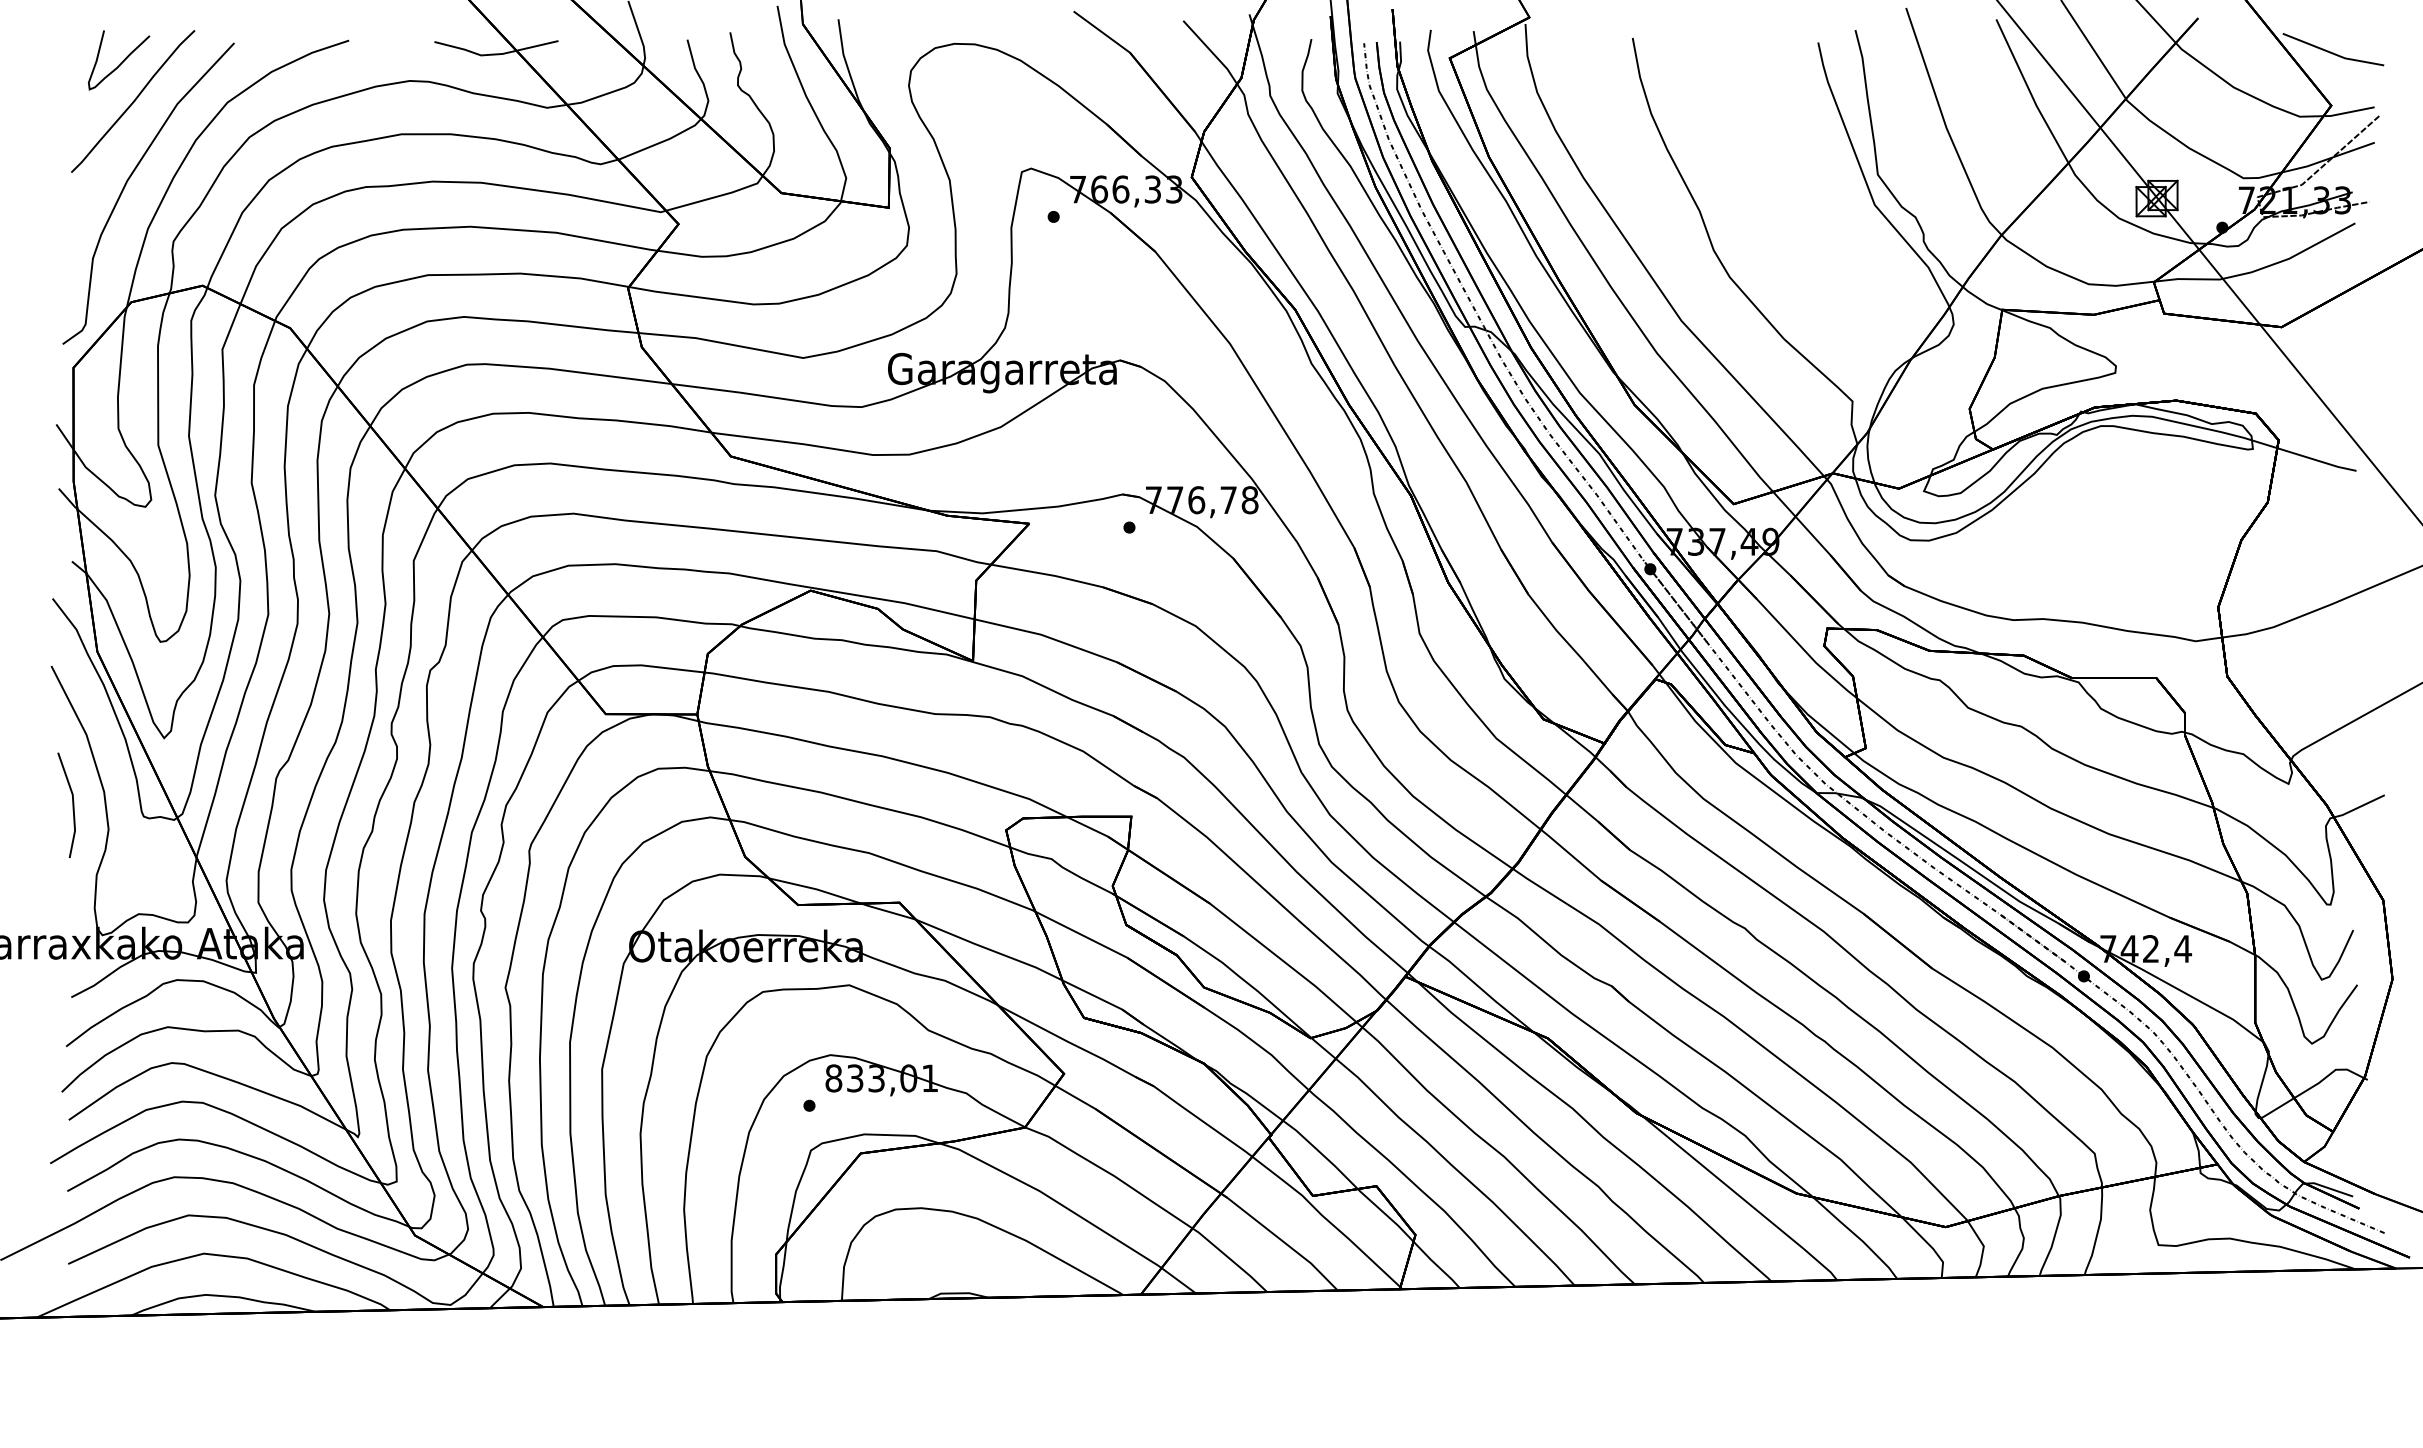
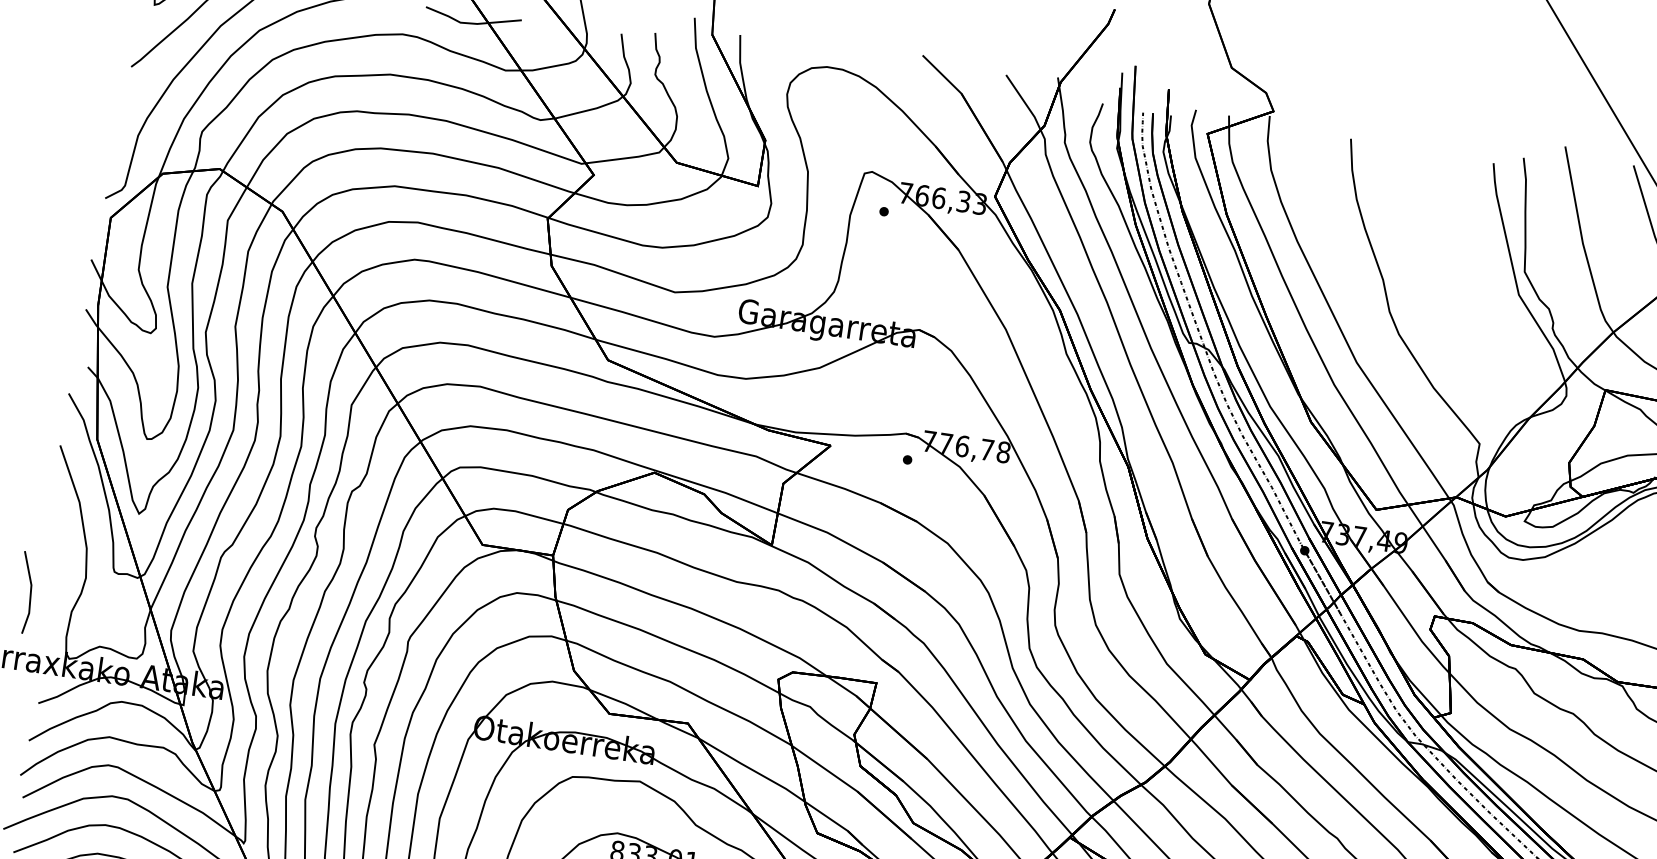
line: (72, 805) -> (30, 593), moved

